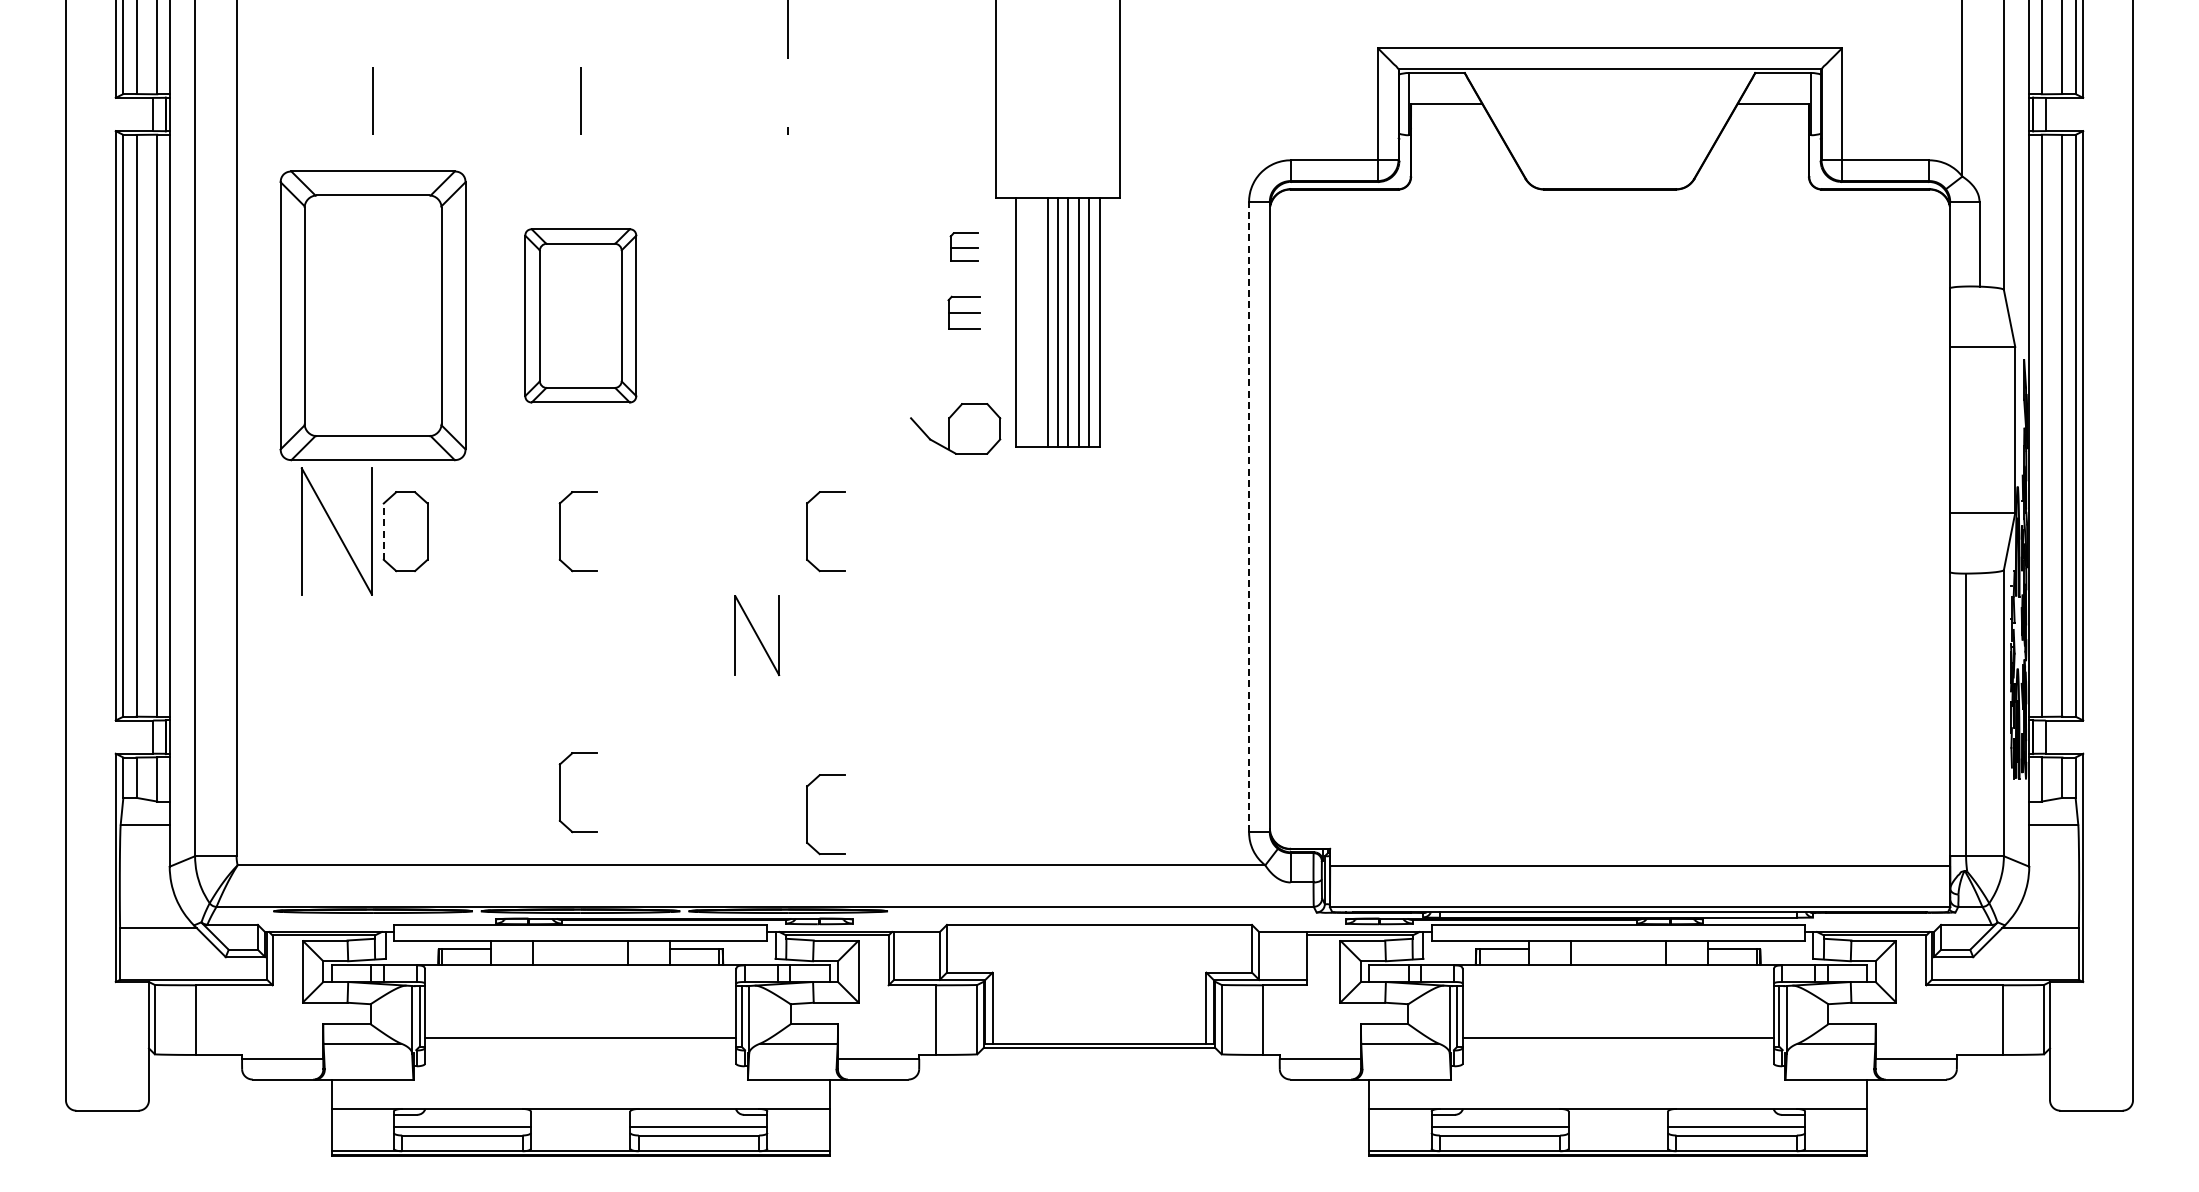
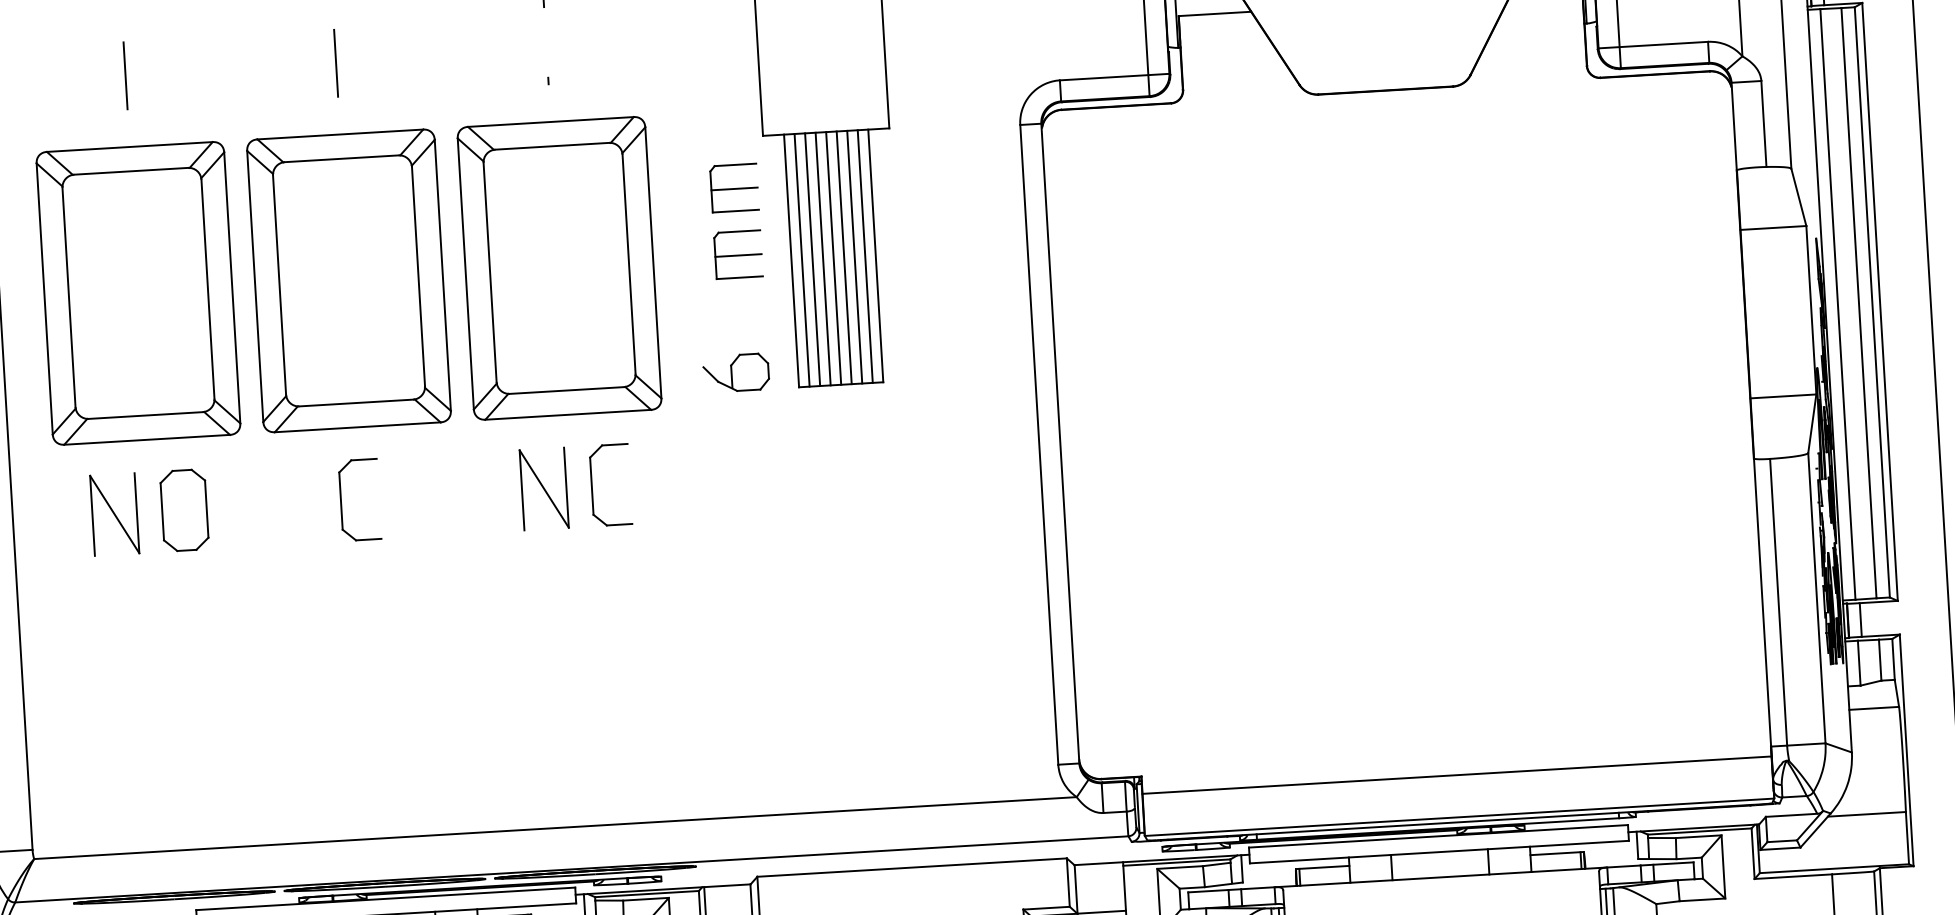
part: (963, 246) -> (733, 187), size x1.67
part: (963, 312) -> (737, 254), size x1.43
part: (580, 315) -> (348, 280), size x1.67
part: (787, 315) -> (558, 268), added
line: (1026, 321) -> (801, 259), added
line: (1037, 321) -> (812, 259), added
part: (955, 428) -> (736, 372), size x0.71
line: (1249, 516) -> (1039, 444), dashed -> solid
part: (336, 531) -> (114, 514), size x0.62
line: (383, 531) -> (162, 511), dashed -> solid
part: (757, 635) -> (544, 488), moved
part: (560, 792) -> (357, 765), removed
part: (807, 814) -> (609, 773), removed

